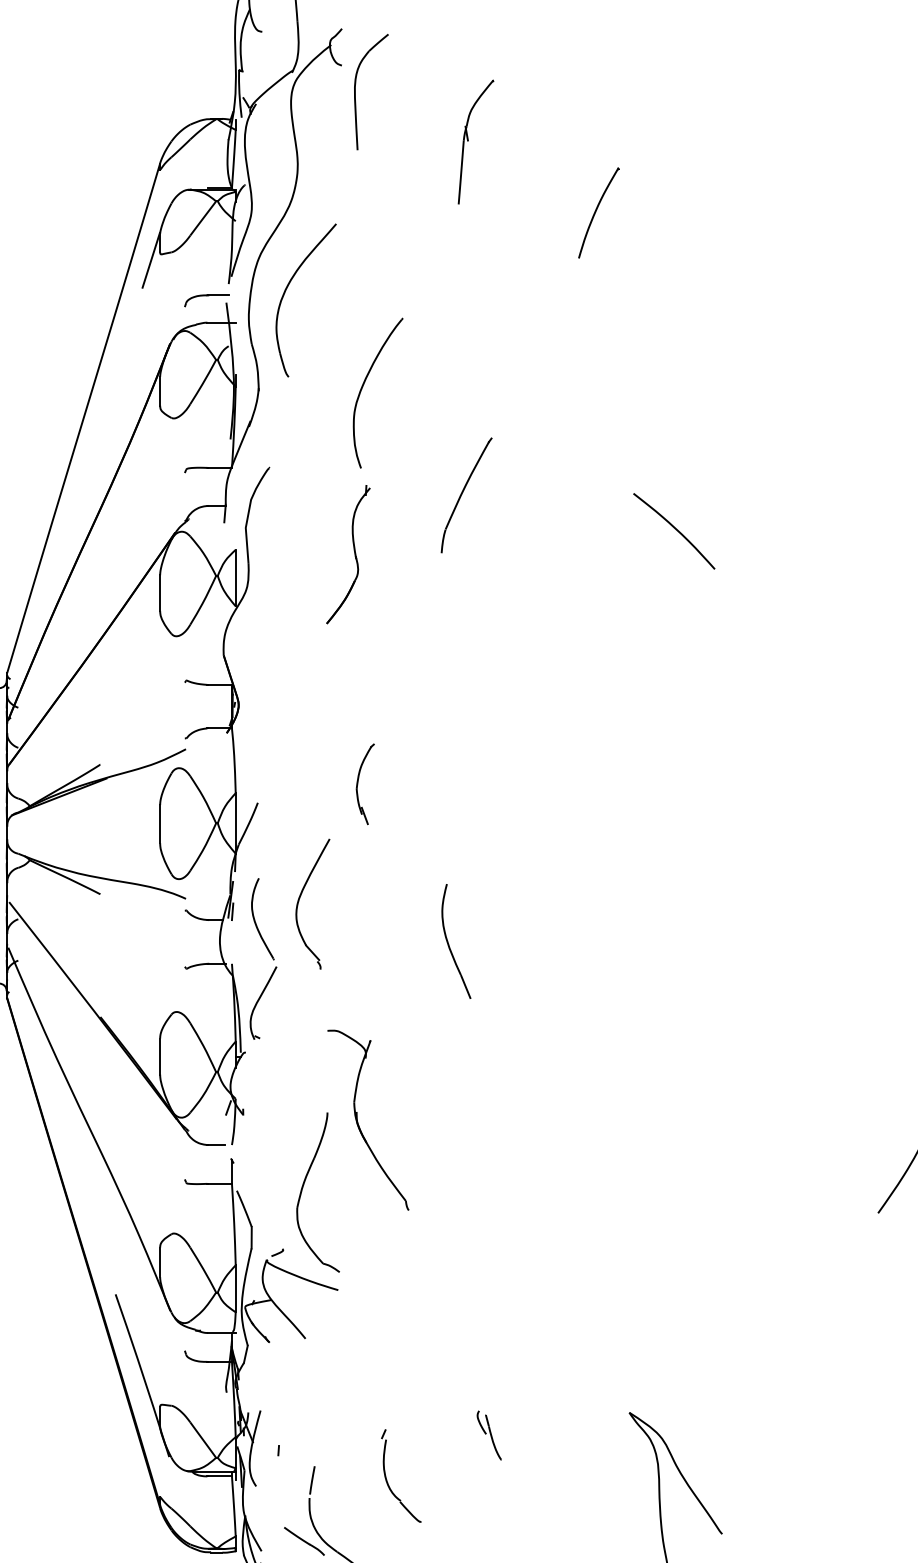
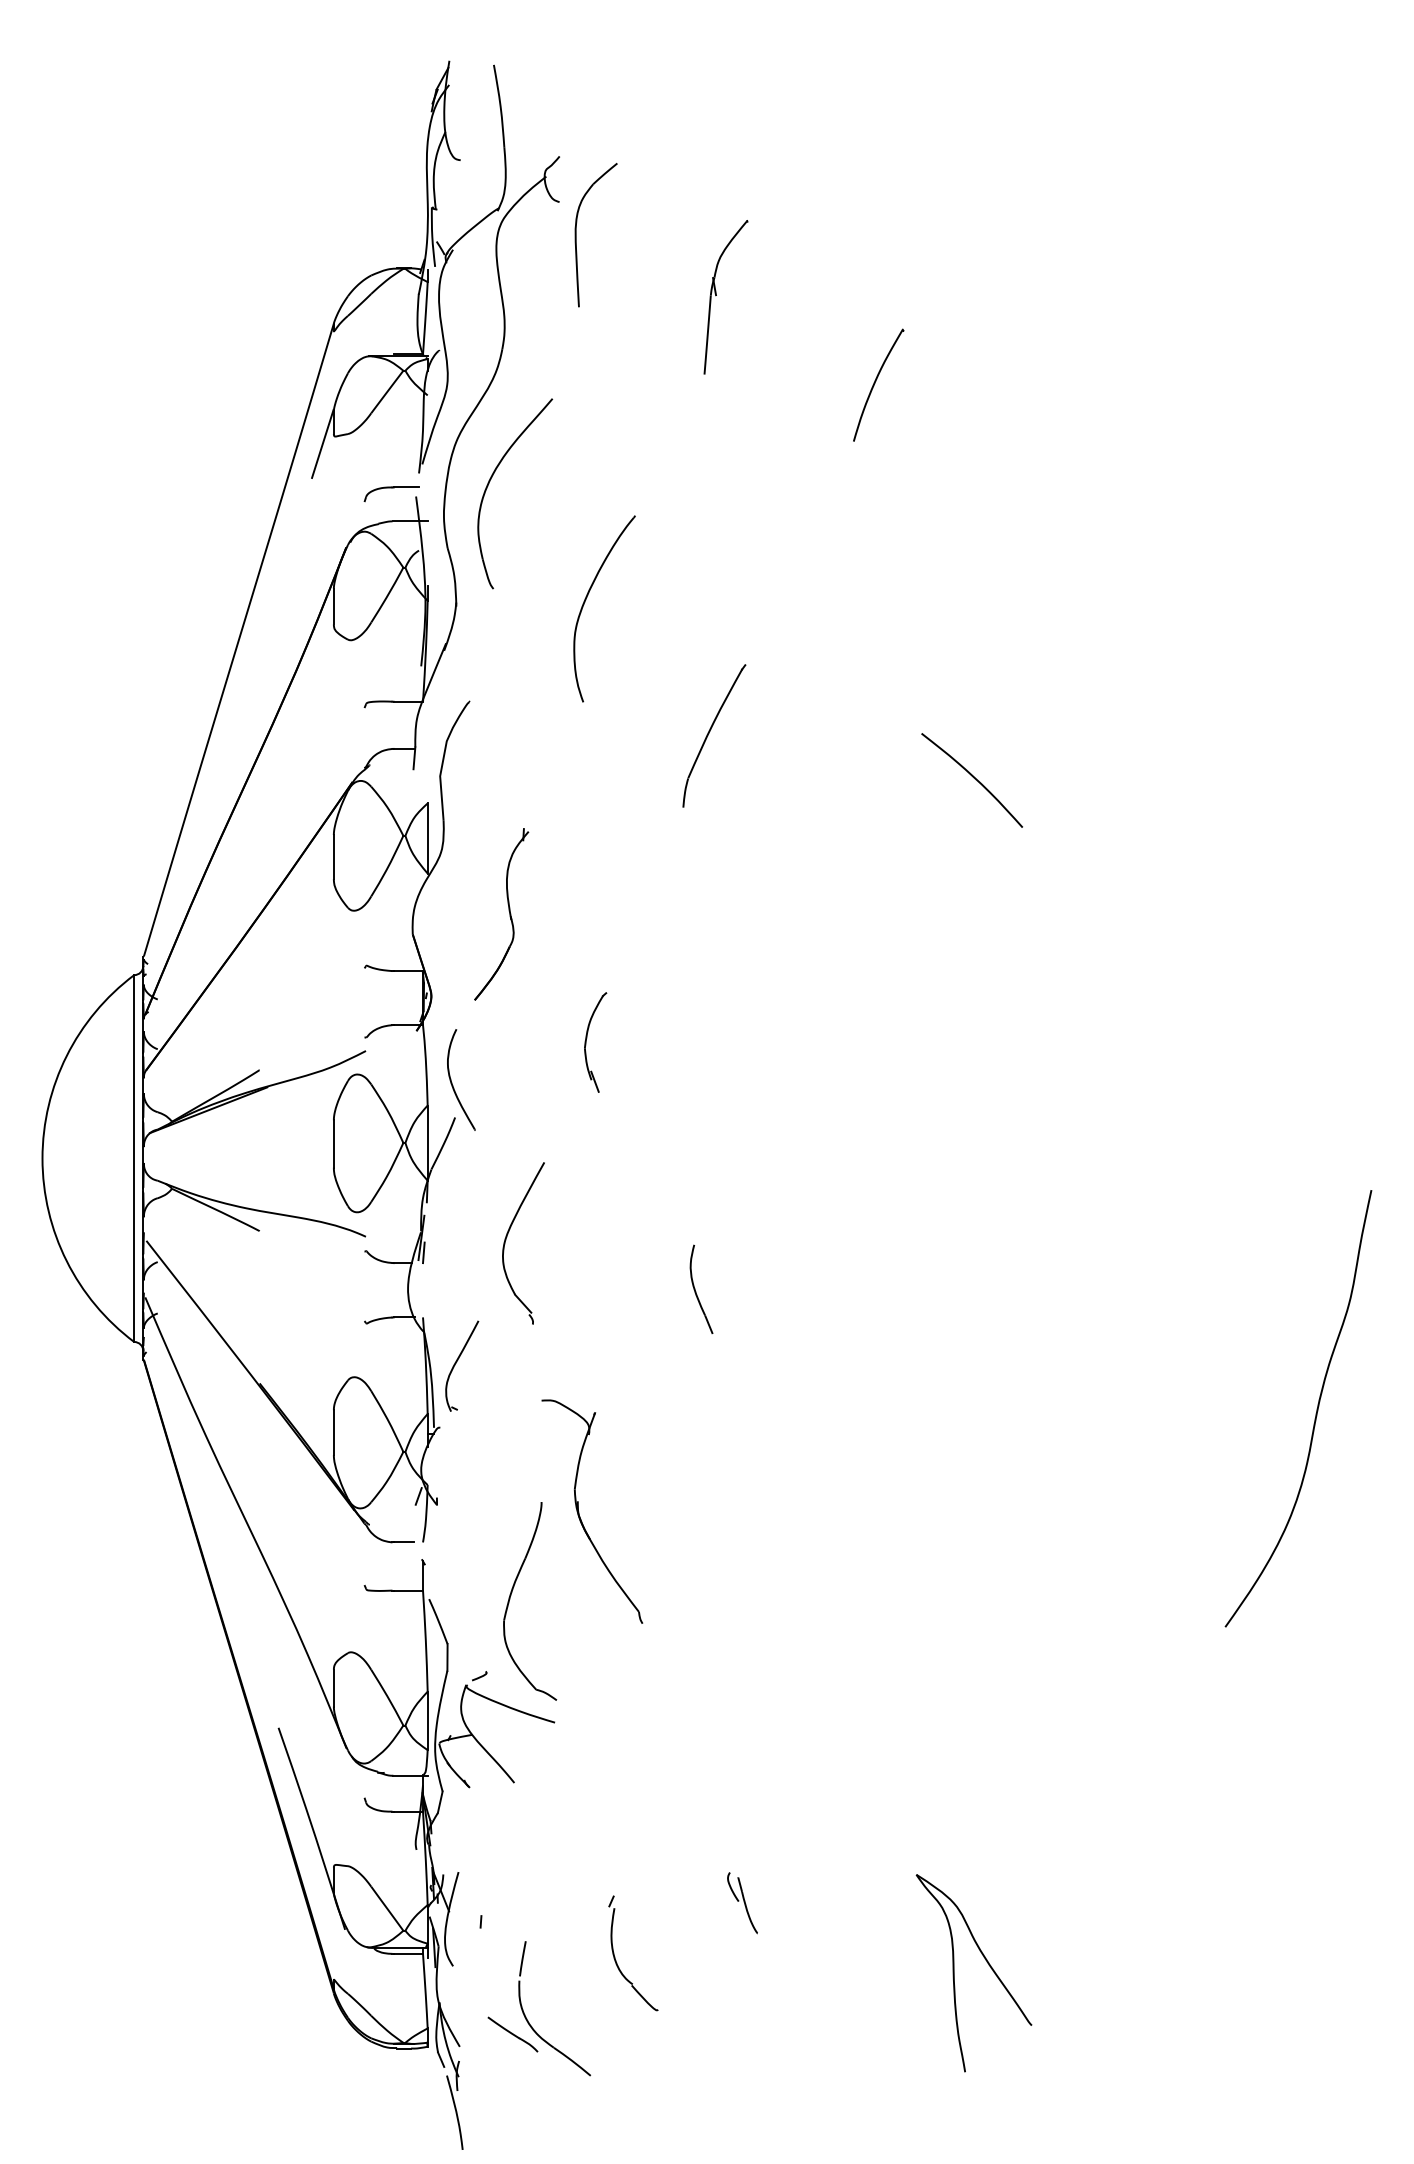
part: (353, 552) -> (508, 911), moved
part: (358, 781) -> (587, 1038), moved
curve: (255, 921) -> (452, 1082), moved
part: (456, 940) -> (701, 1288), size x0.62

